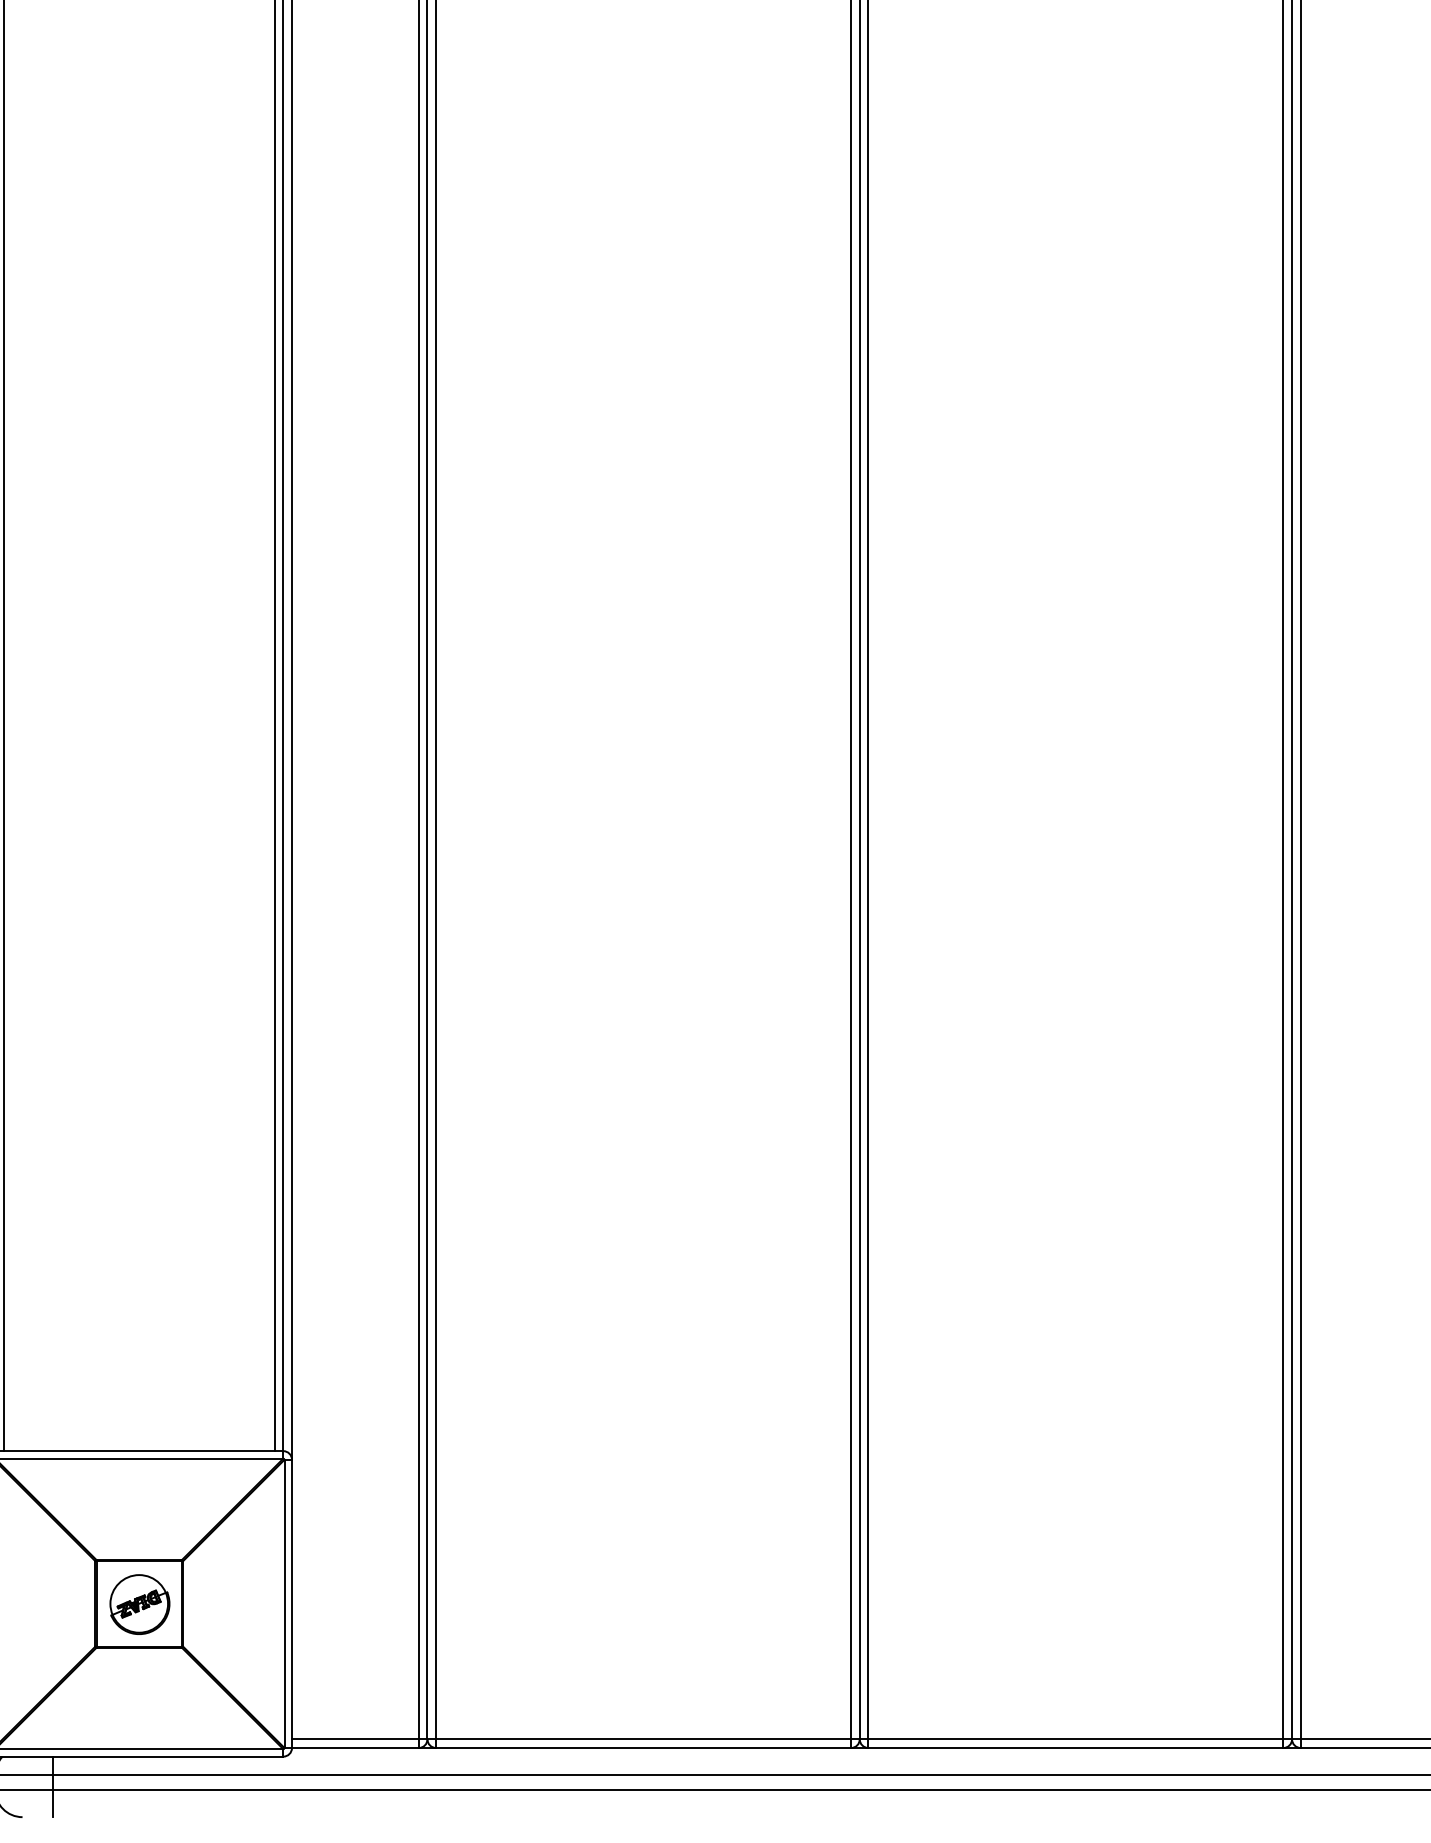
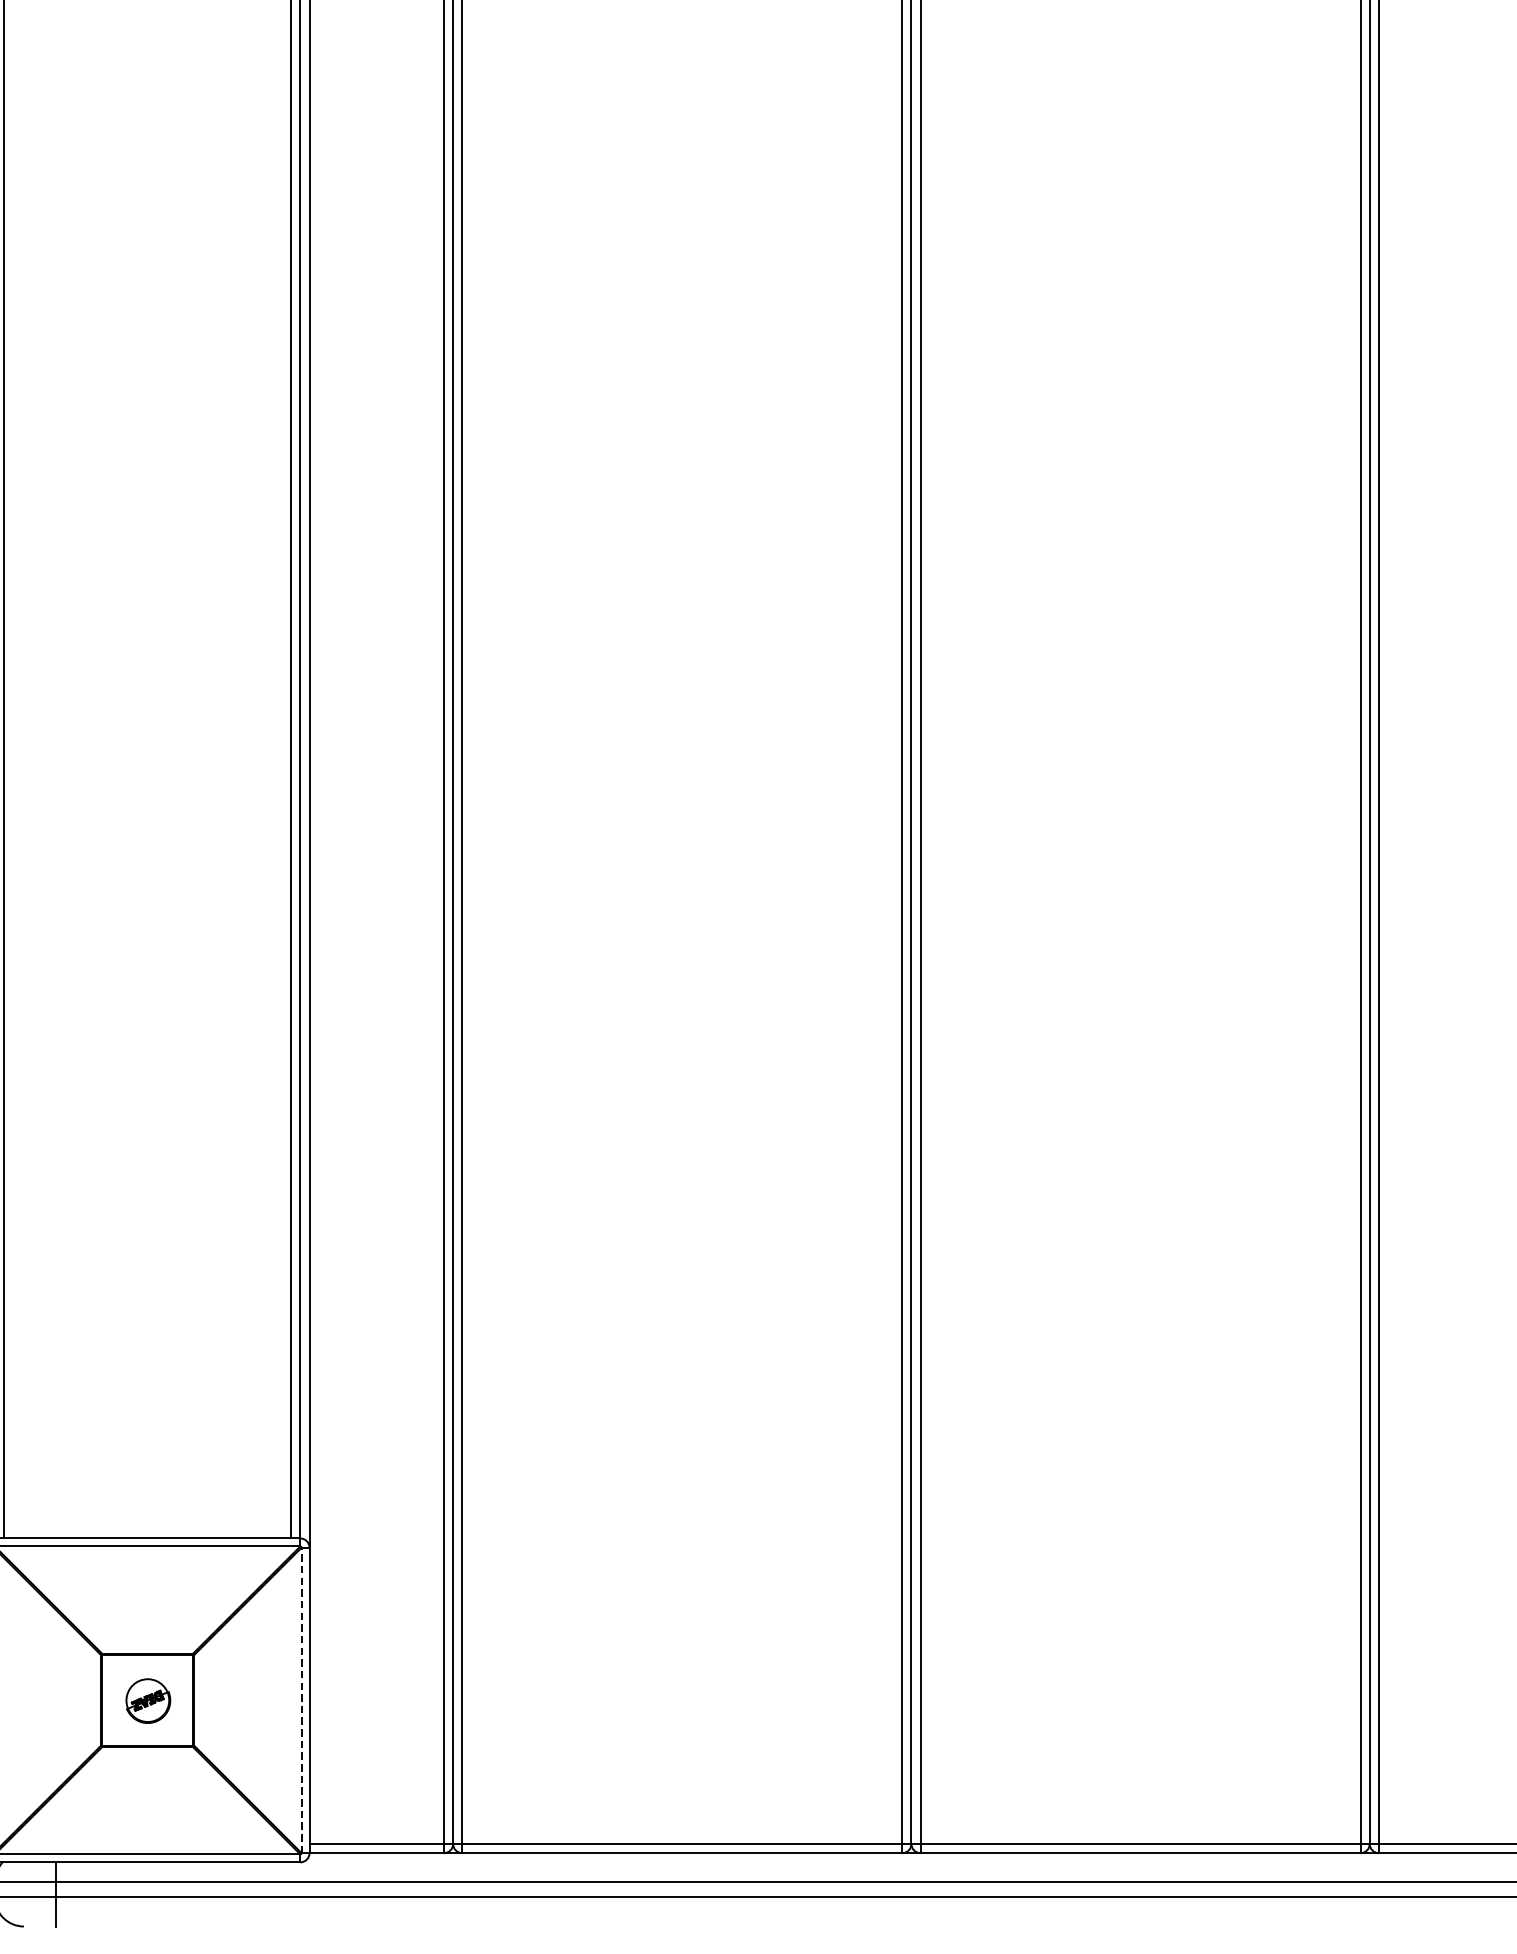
line: (284, 1603) -> (301, 1699), solid -> dashed
part: (139, 1604) -> (147, 1701), size x0.7

